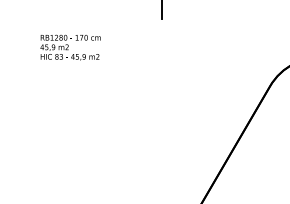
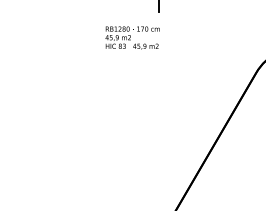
text: (70, 47) -> (132, 37), moved

